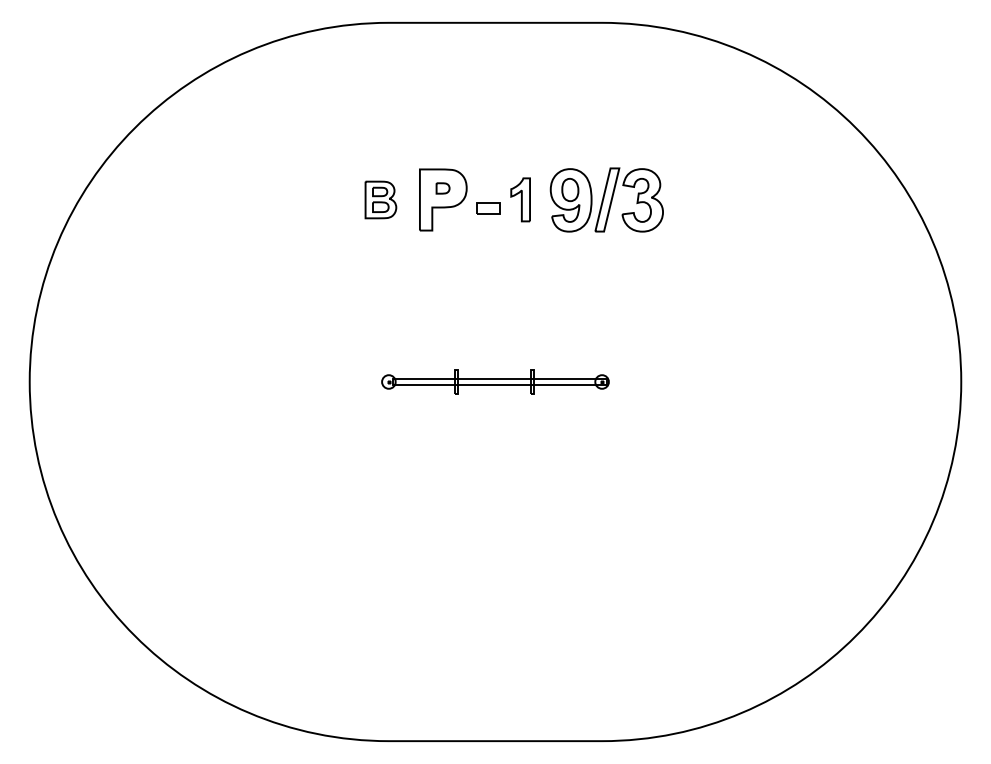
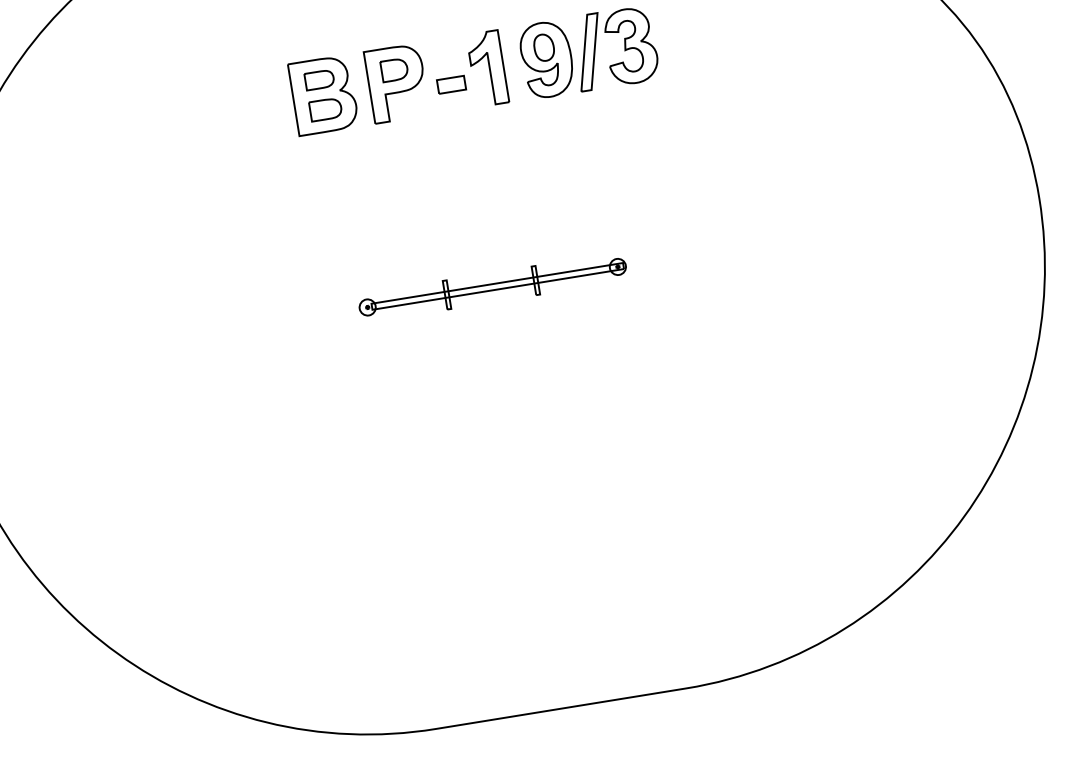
part: (442, 188) -> (393, 70), size x1.67
part: (380, 199) -> (323, 94), size x1.67
part: (520, 199) -> (487, 68), size x1.43

